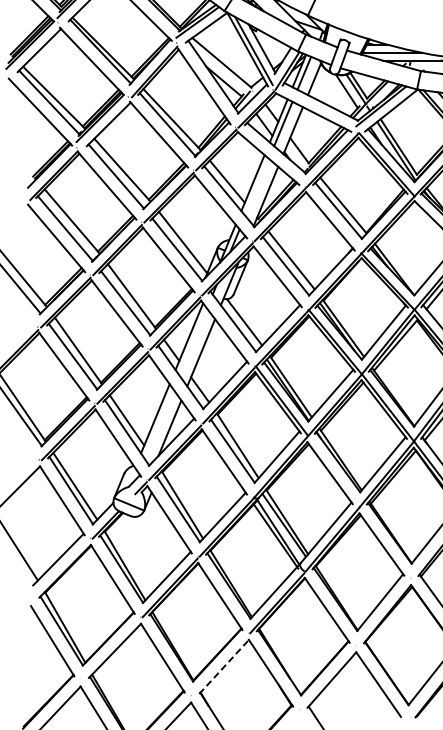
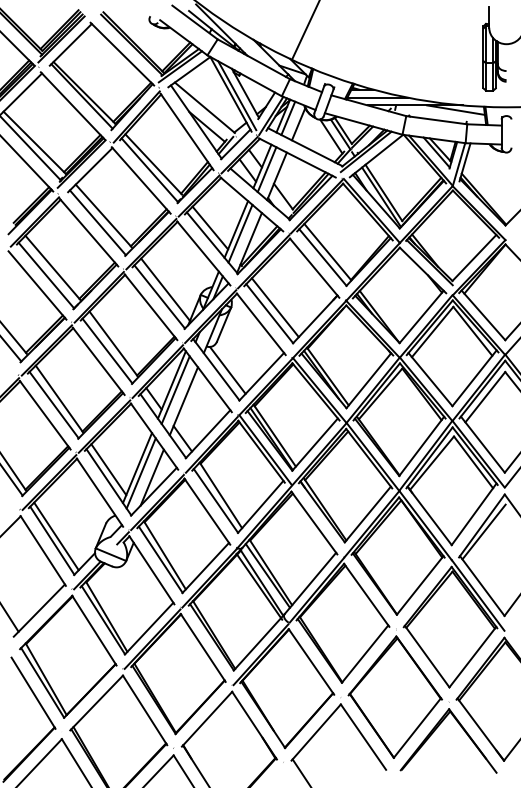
line: (257, 187) -> (240, 233), added
line: (192, 341) -> (175, 389), added
line: (158, 424) -> (140, 473), added
line: (224, 666) -> (207, 718), dashed -> solid

